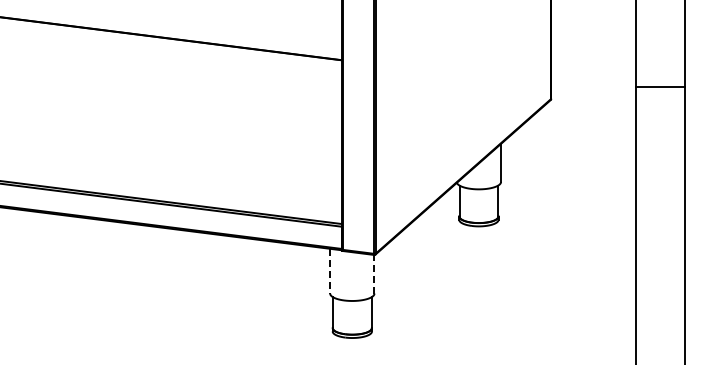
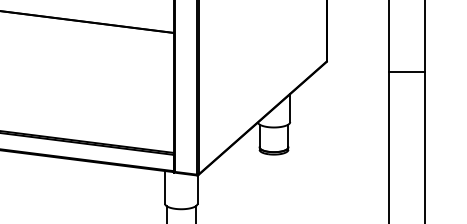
line: (660, 87) -> (407, 71), moved
line: (330, 271) -> (165, 187), dashed -> solid
line: (374, 273) -> (197, 189), dashed -> solid

